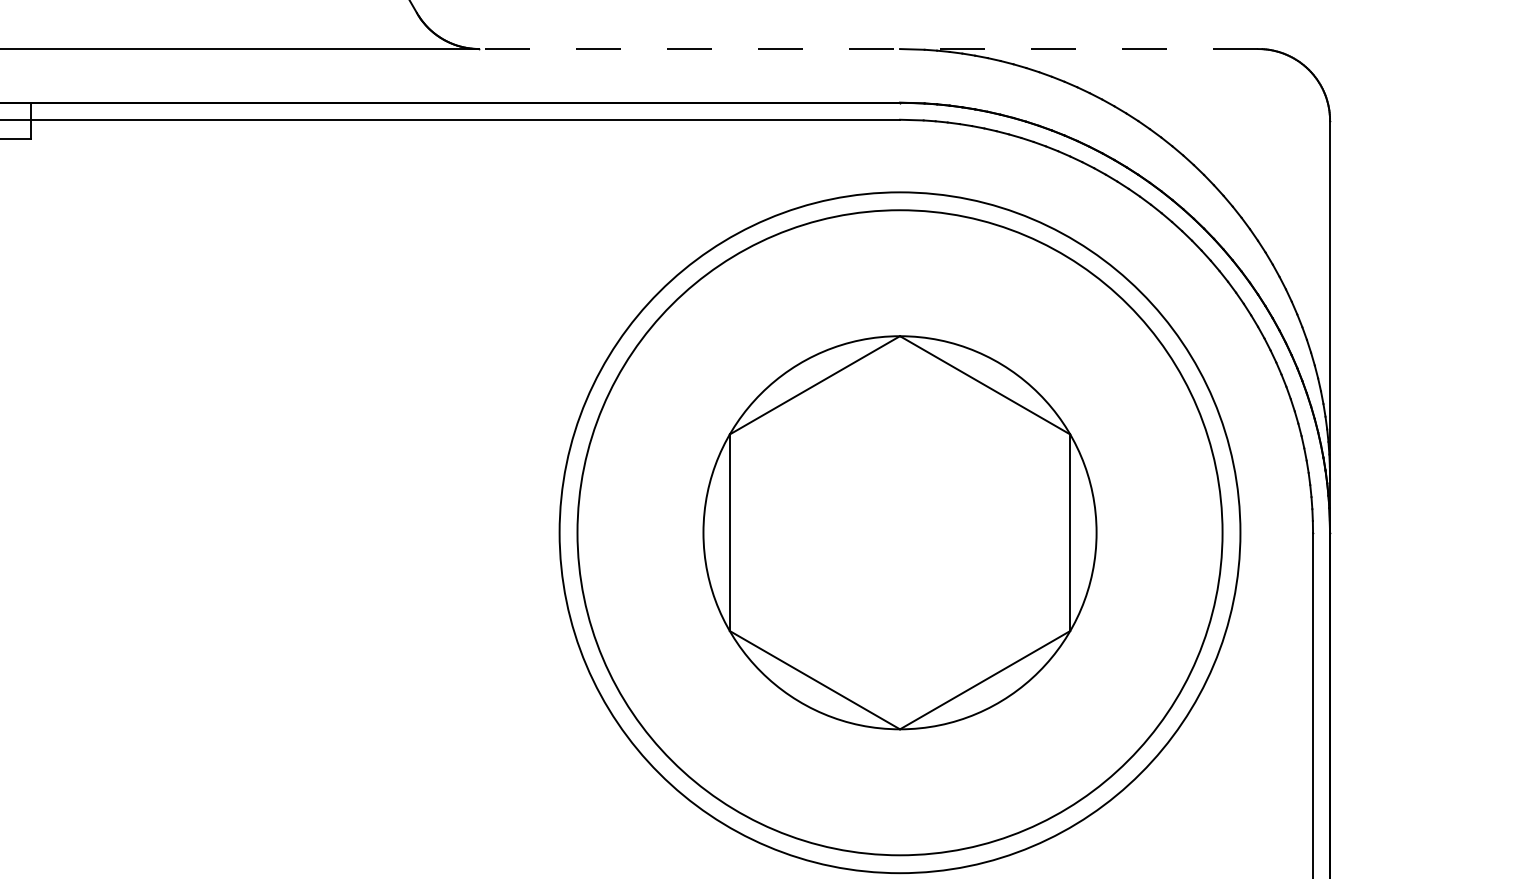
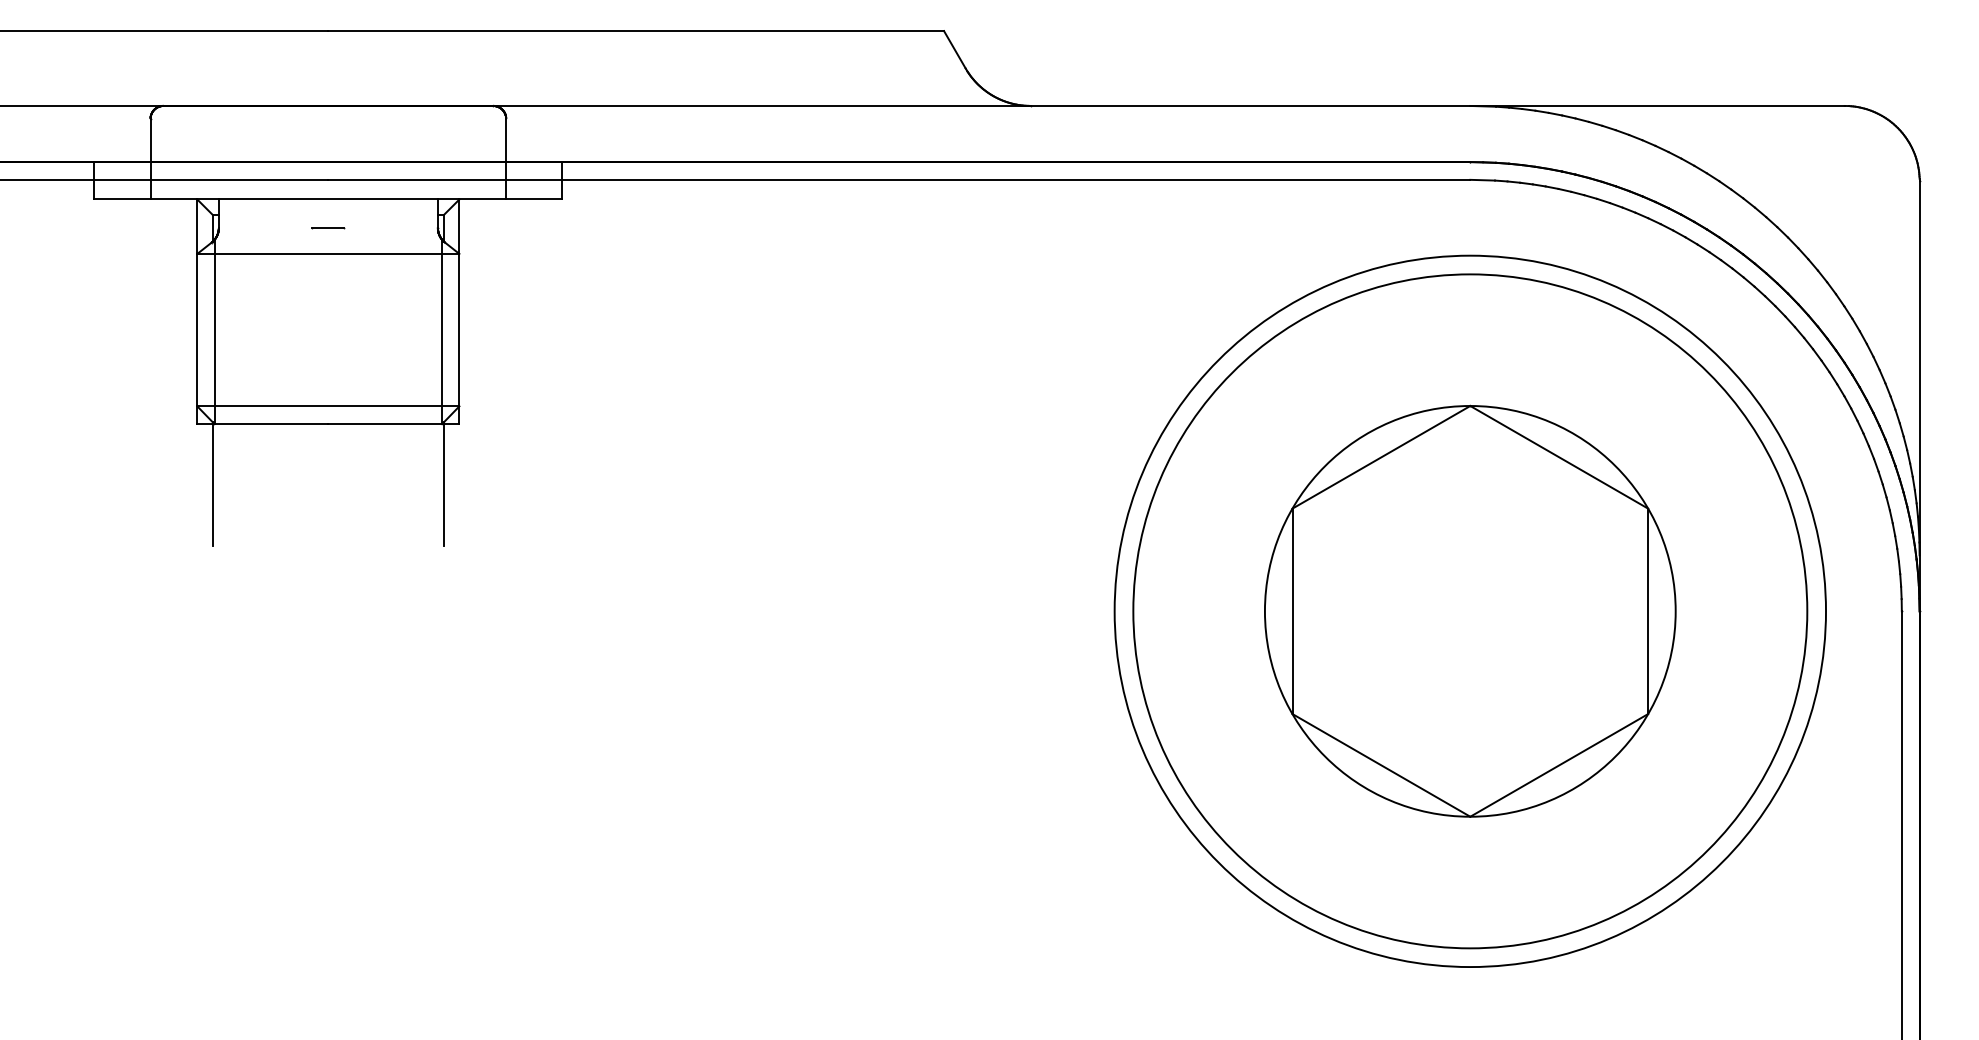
line: (868, 48) -> (1437, 105), dashed -> solid

